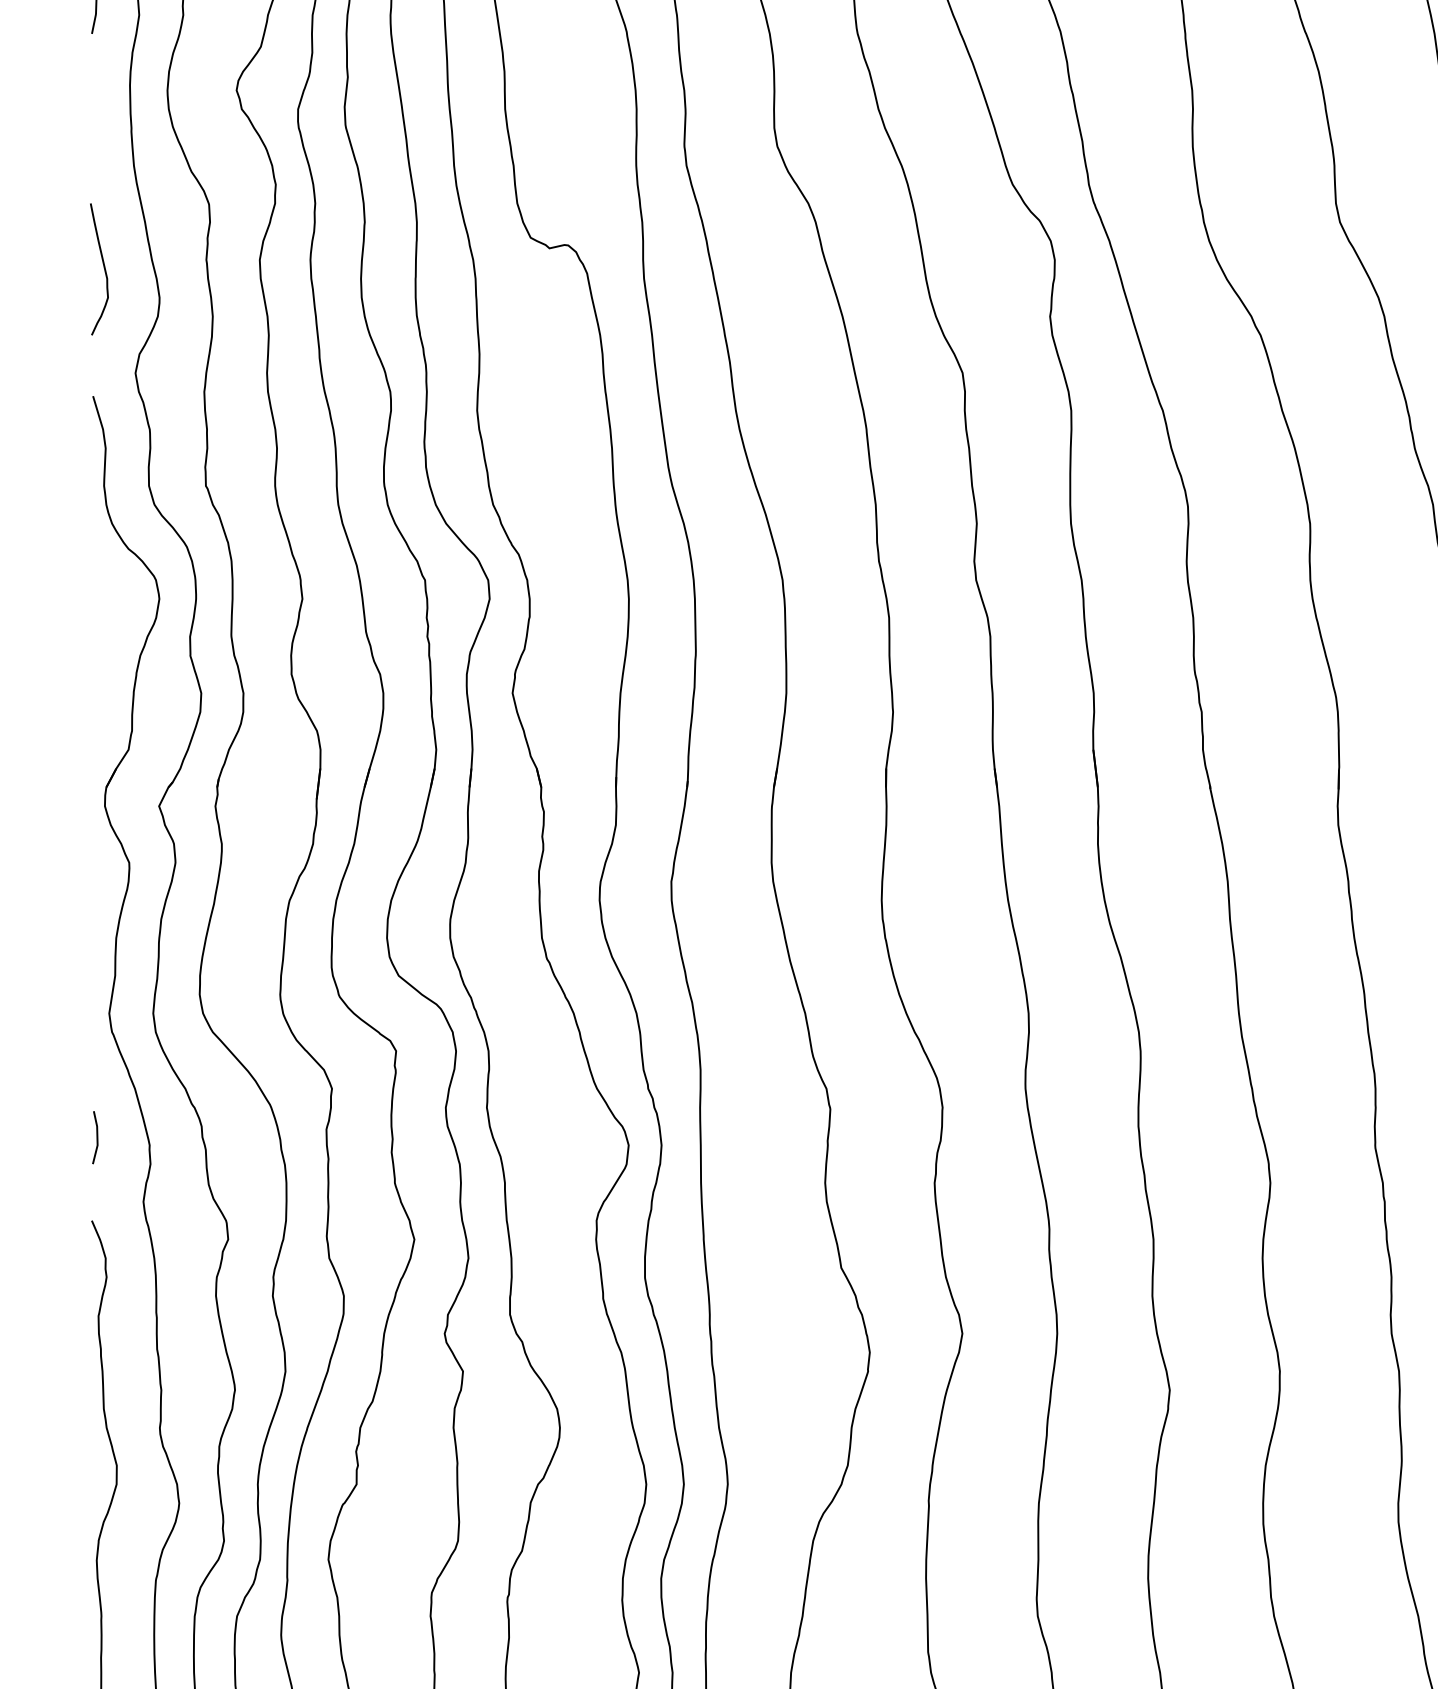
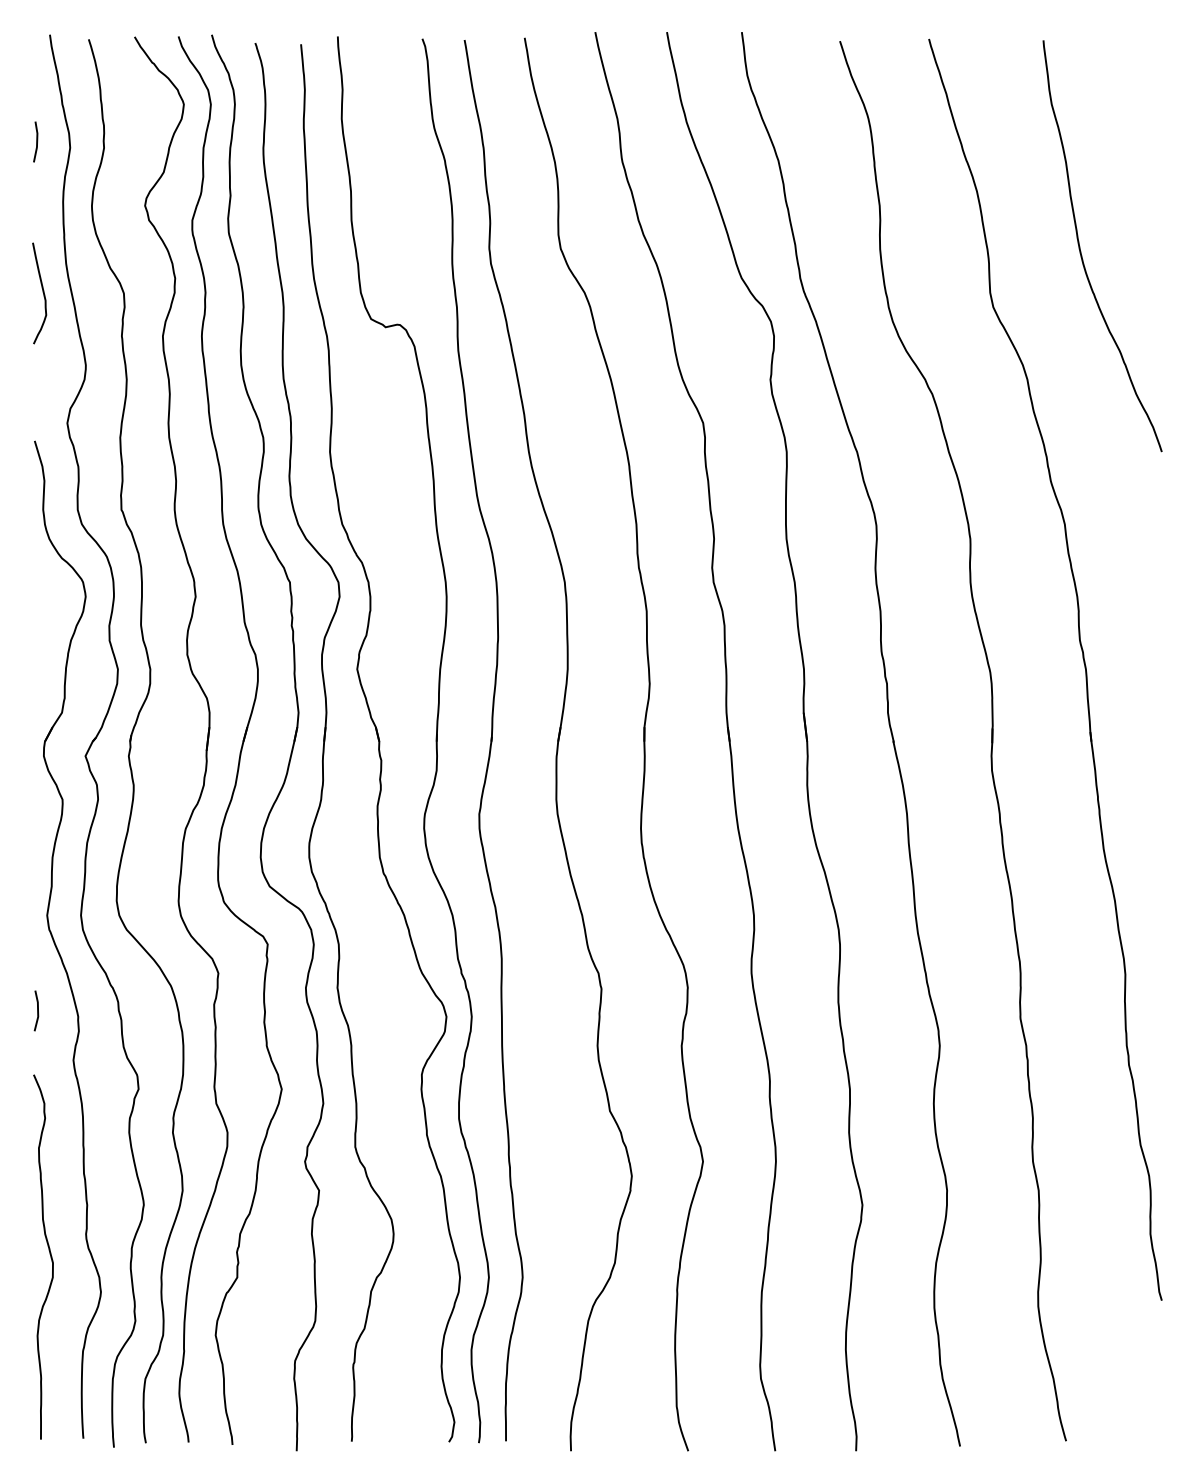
curve: (103, 268) -> (42, 292), moved

